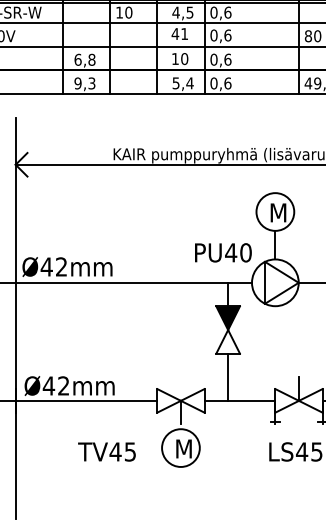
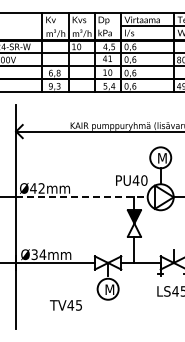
line: (133, 283) -> (81, 197), solid -> dashed
text: (55, 385) -> (38, 254), Ø42mm -> Ø34mm
text: (106, 452) -> (65, 305), moved

